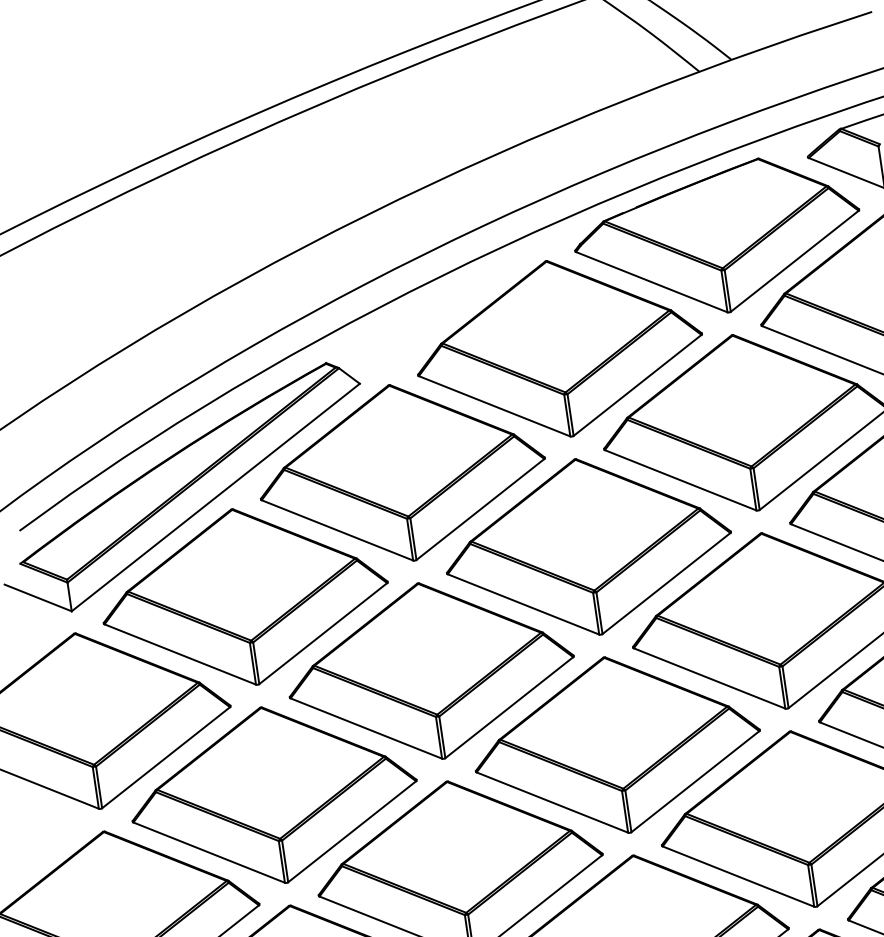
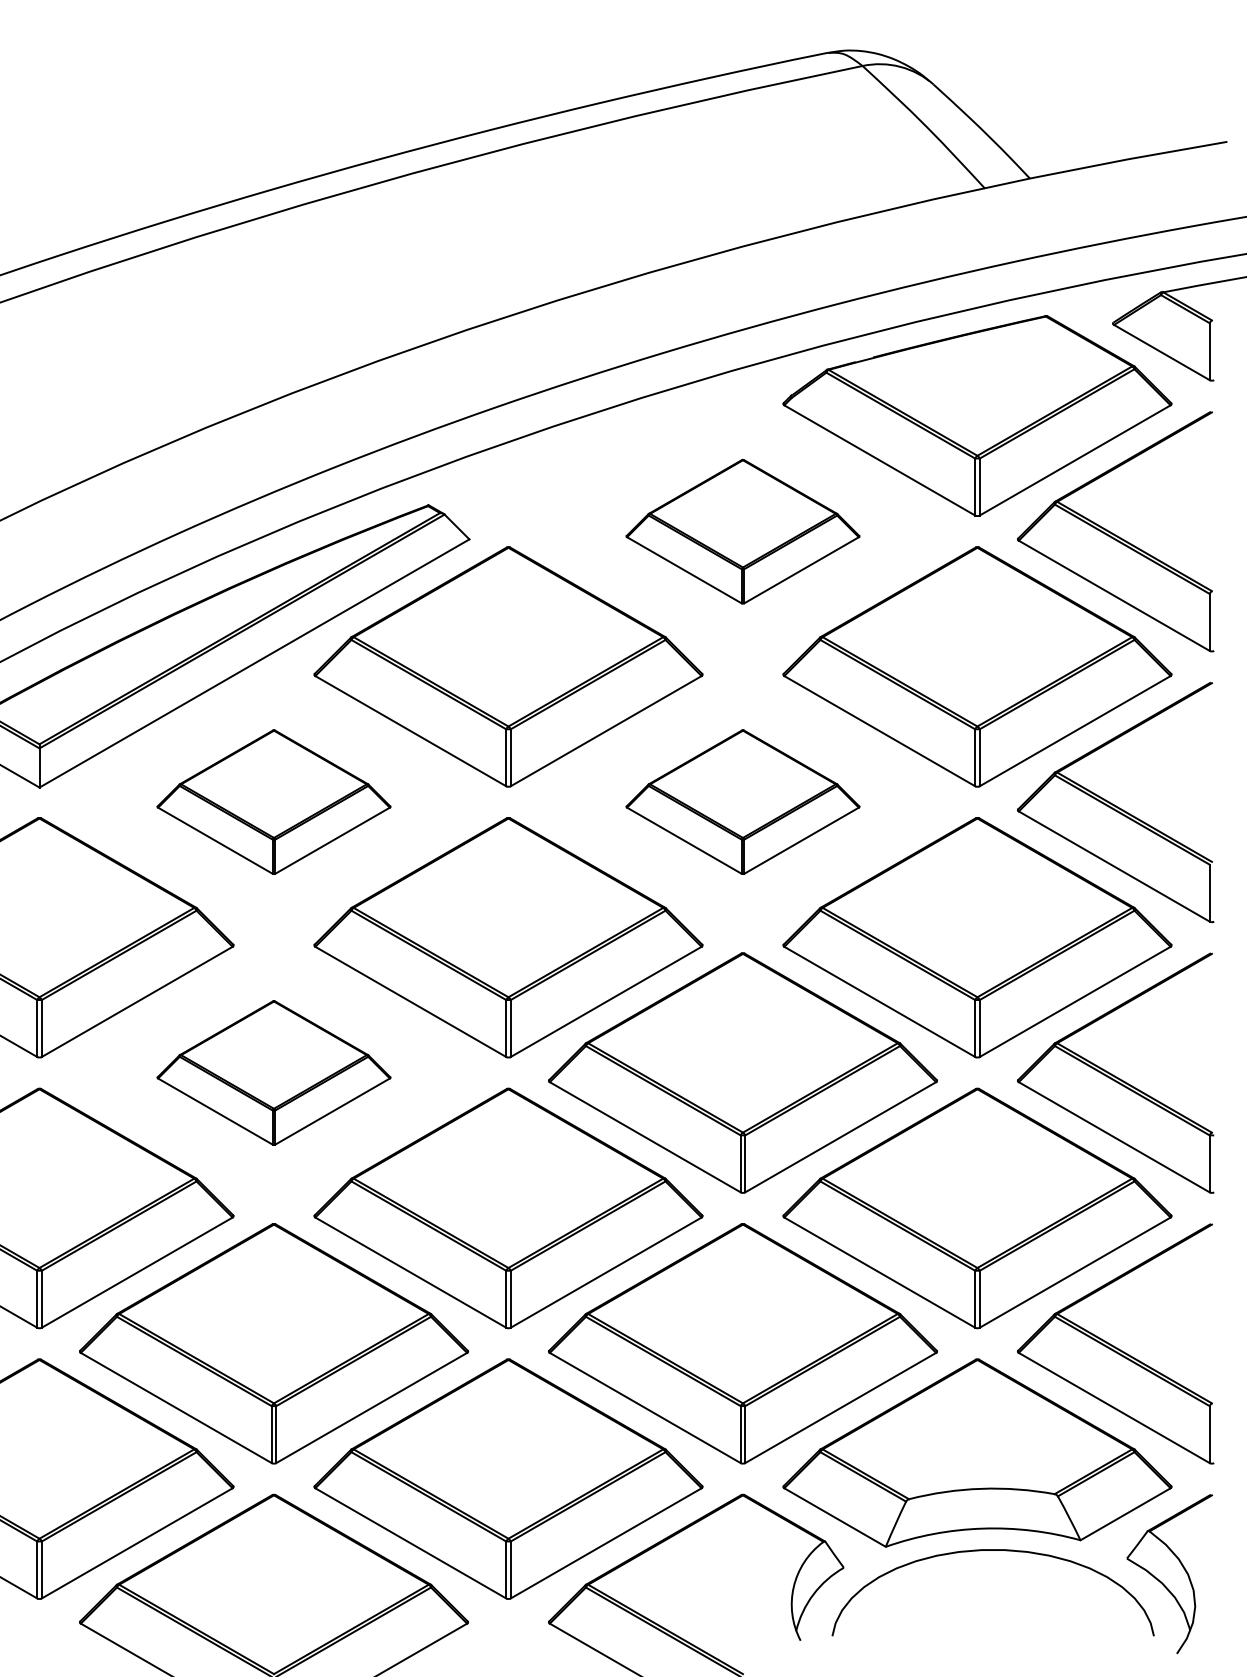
part: (558, 348) -> (742, 531), size x0.6
part: (587, 546) -> (742, 801), size x0.6
part: (244, 596) -> (273, 801), size x0.6
part: (273, 794) -> (273, 1072), size x0.6

